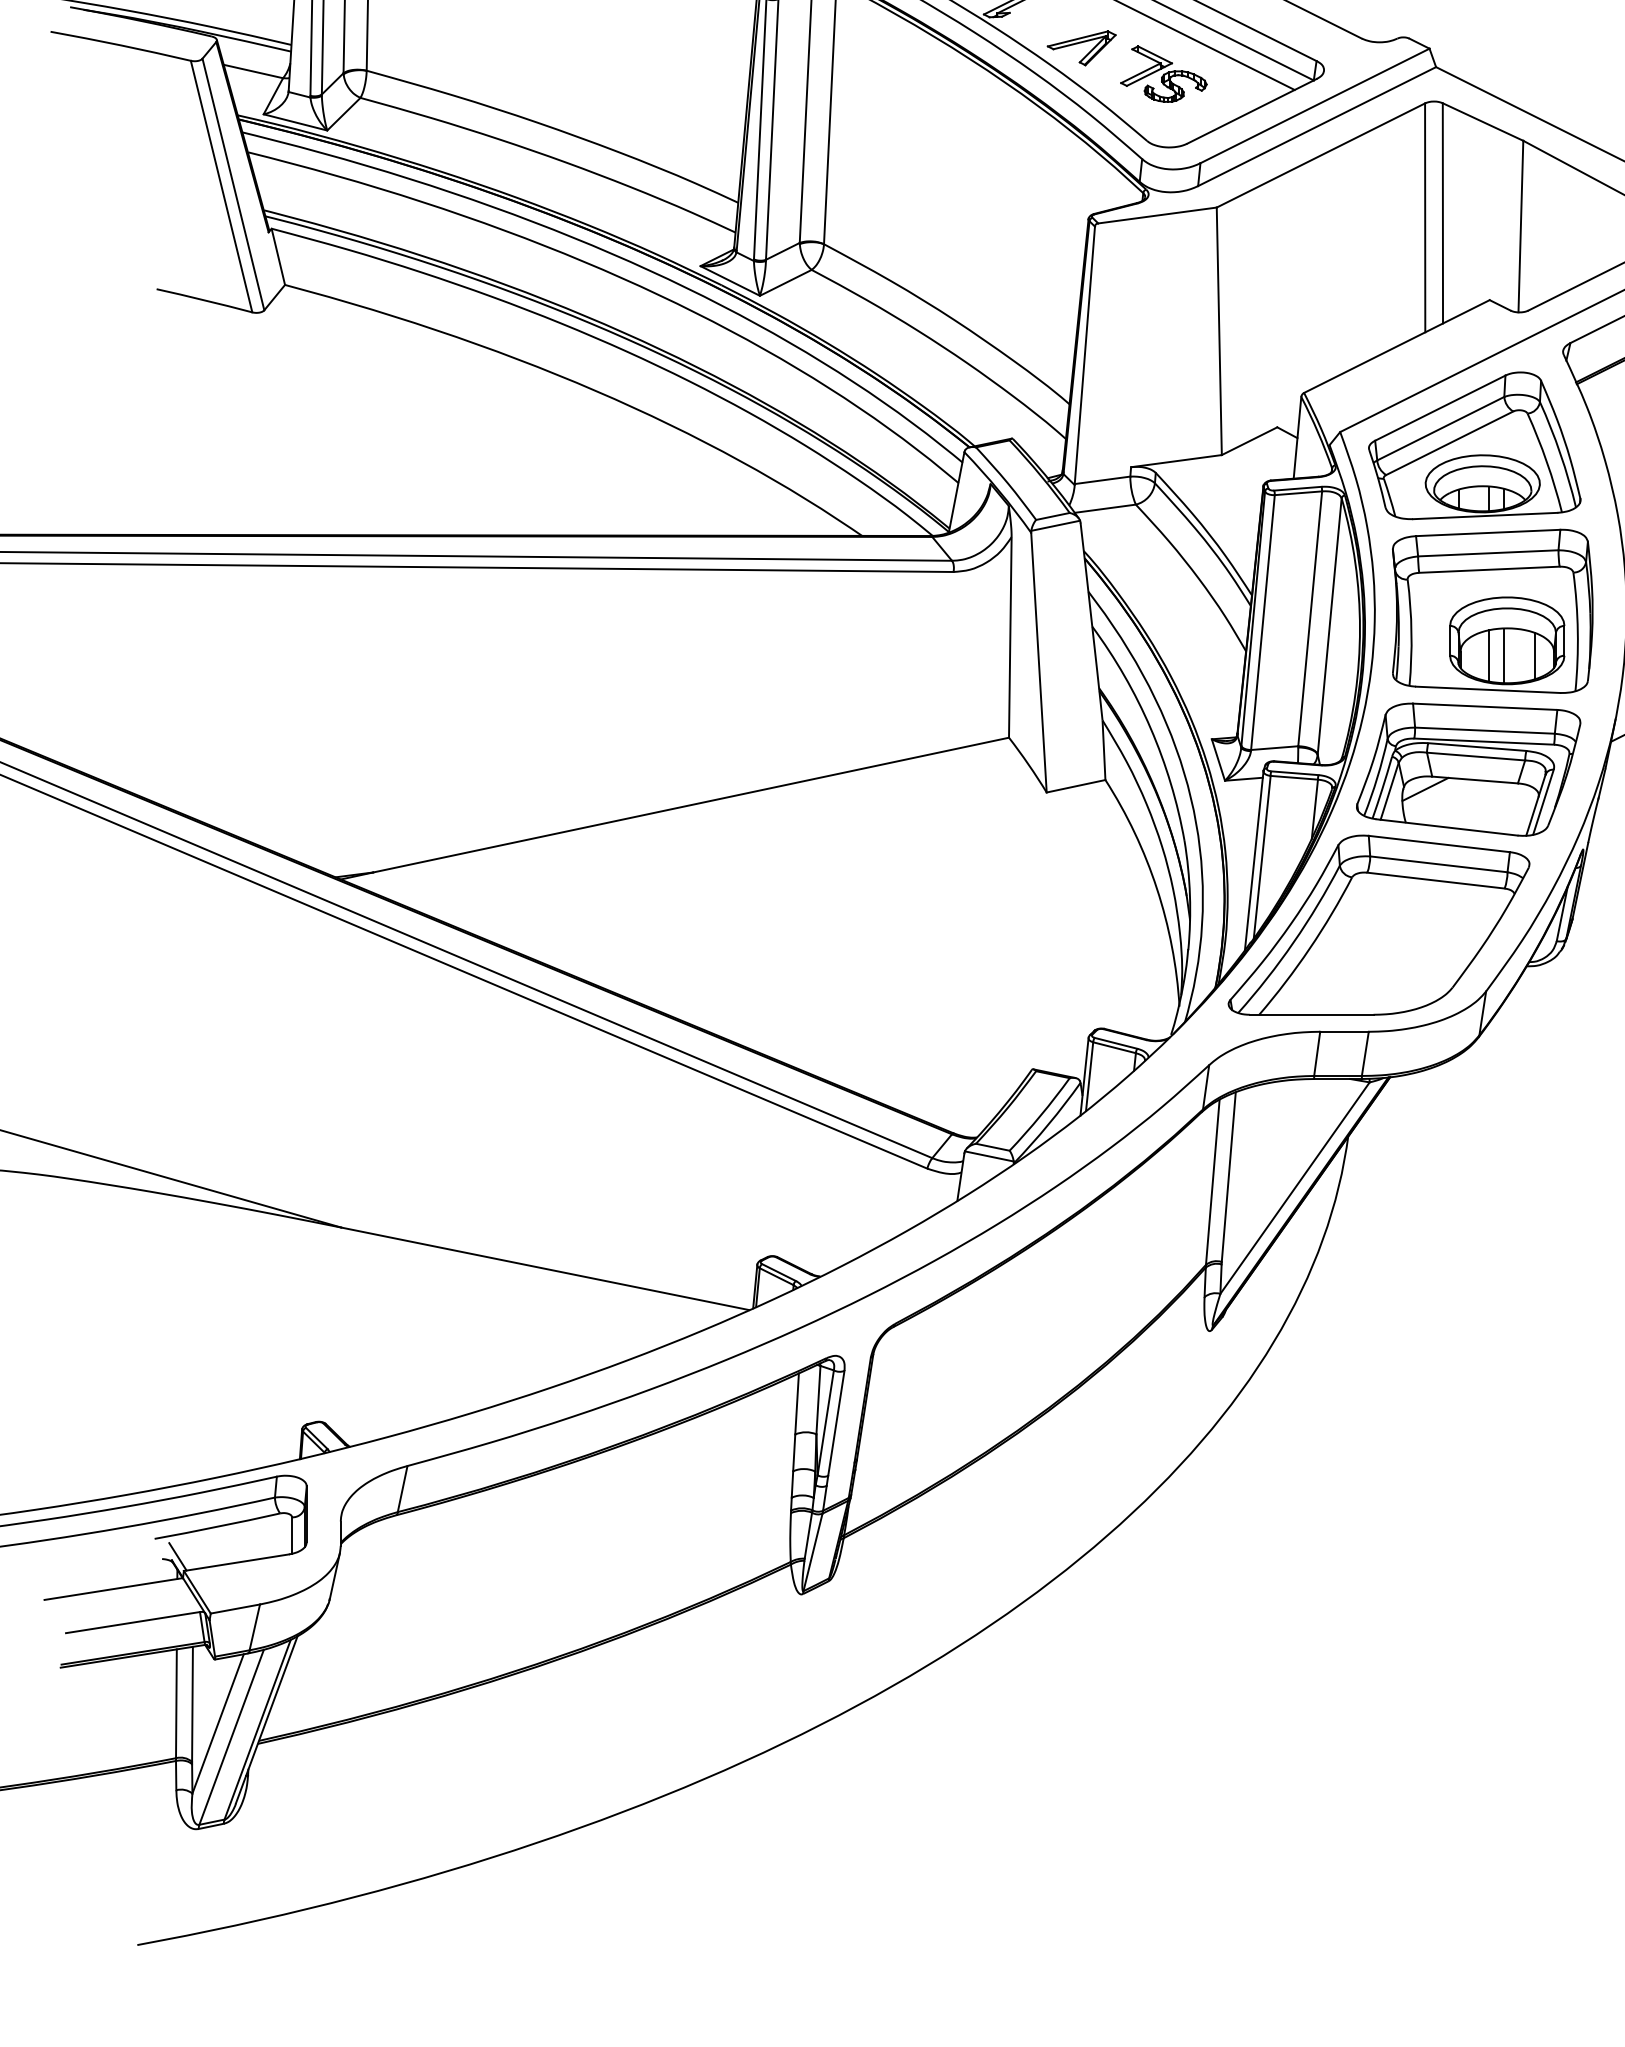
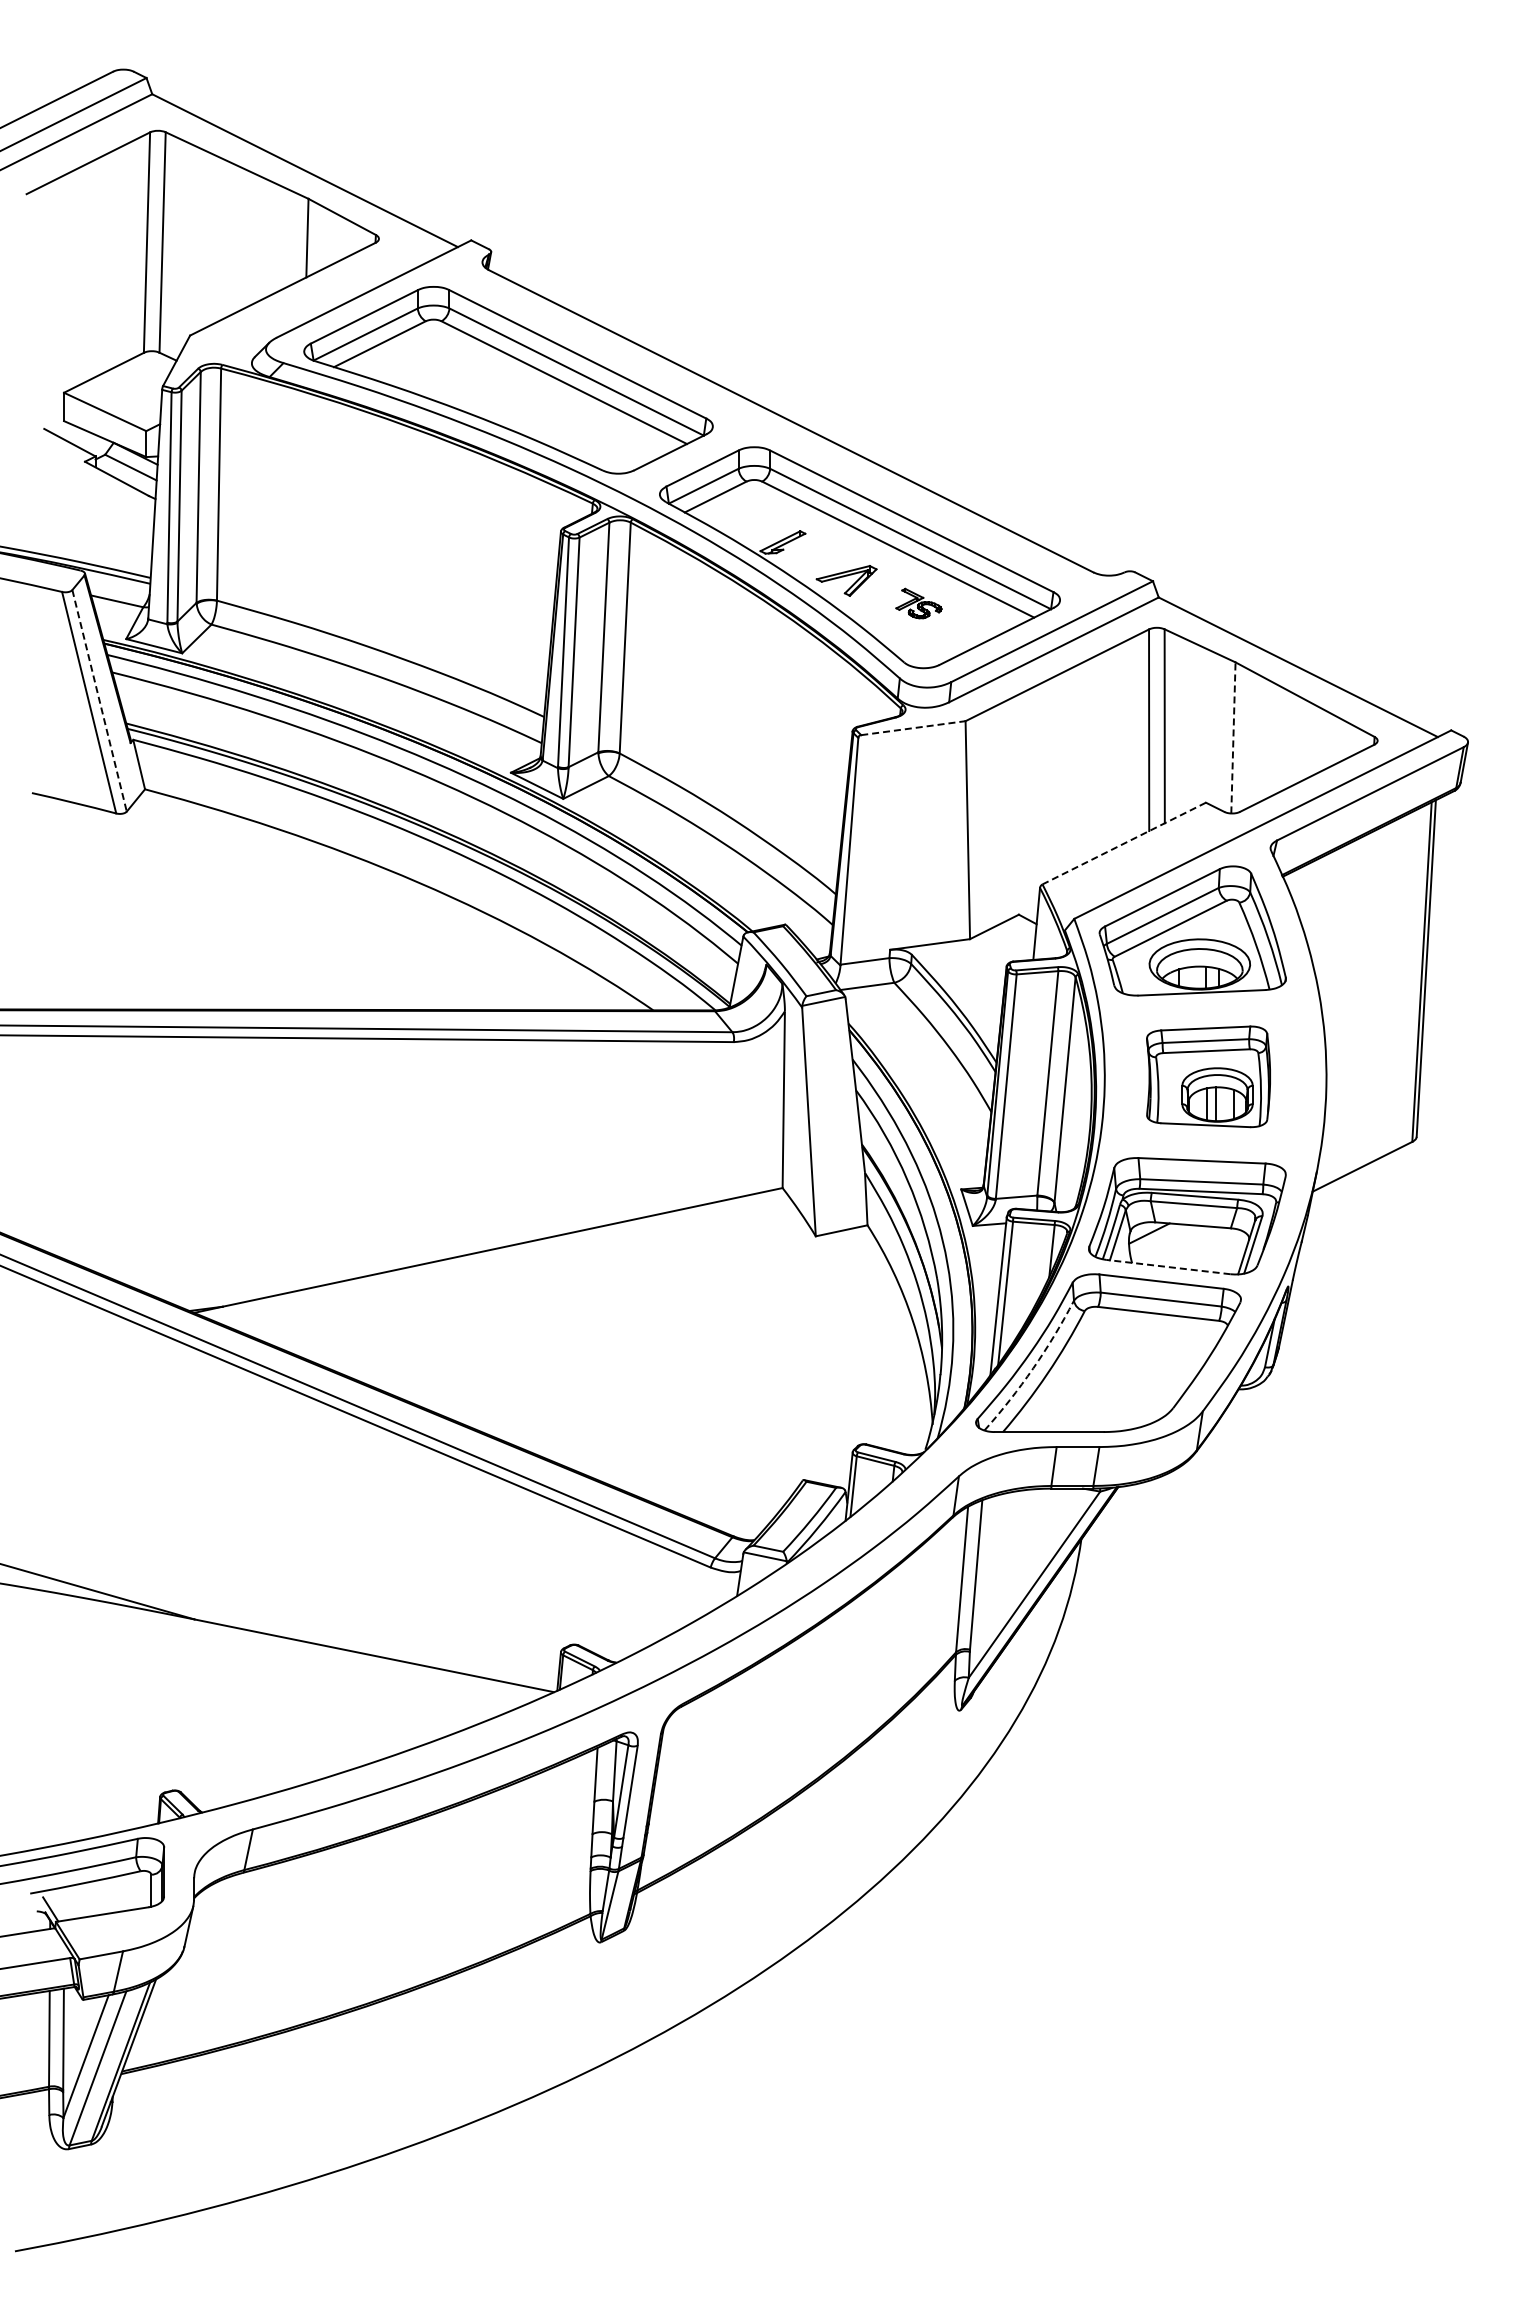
part: (1163, 73) -> (918, 603), size x0.6
line: (233, 185) -> (99, 701), solid -> dashed
line: (1157, 215) -> (913, 728), solid -> dashed
line: (1520, 226) -> (1233, 737), solid -> dashed
line: (1396, 346) -> (1123, 843), solid -> dashed
part: (1492, 611) -> (1208, 1076), size x0.7
line: (1447, 827) -> (1168, 1267), solid -> dashed
arc: (1293, 942) -> (1033, 1368), solid -> dashed

